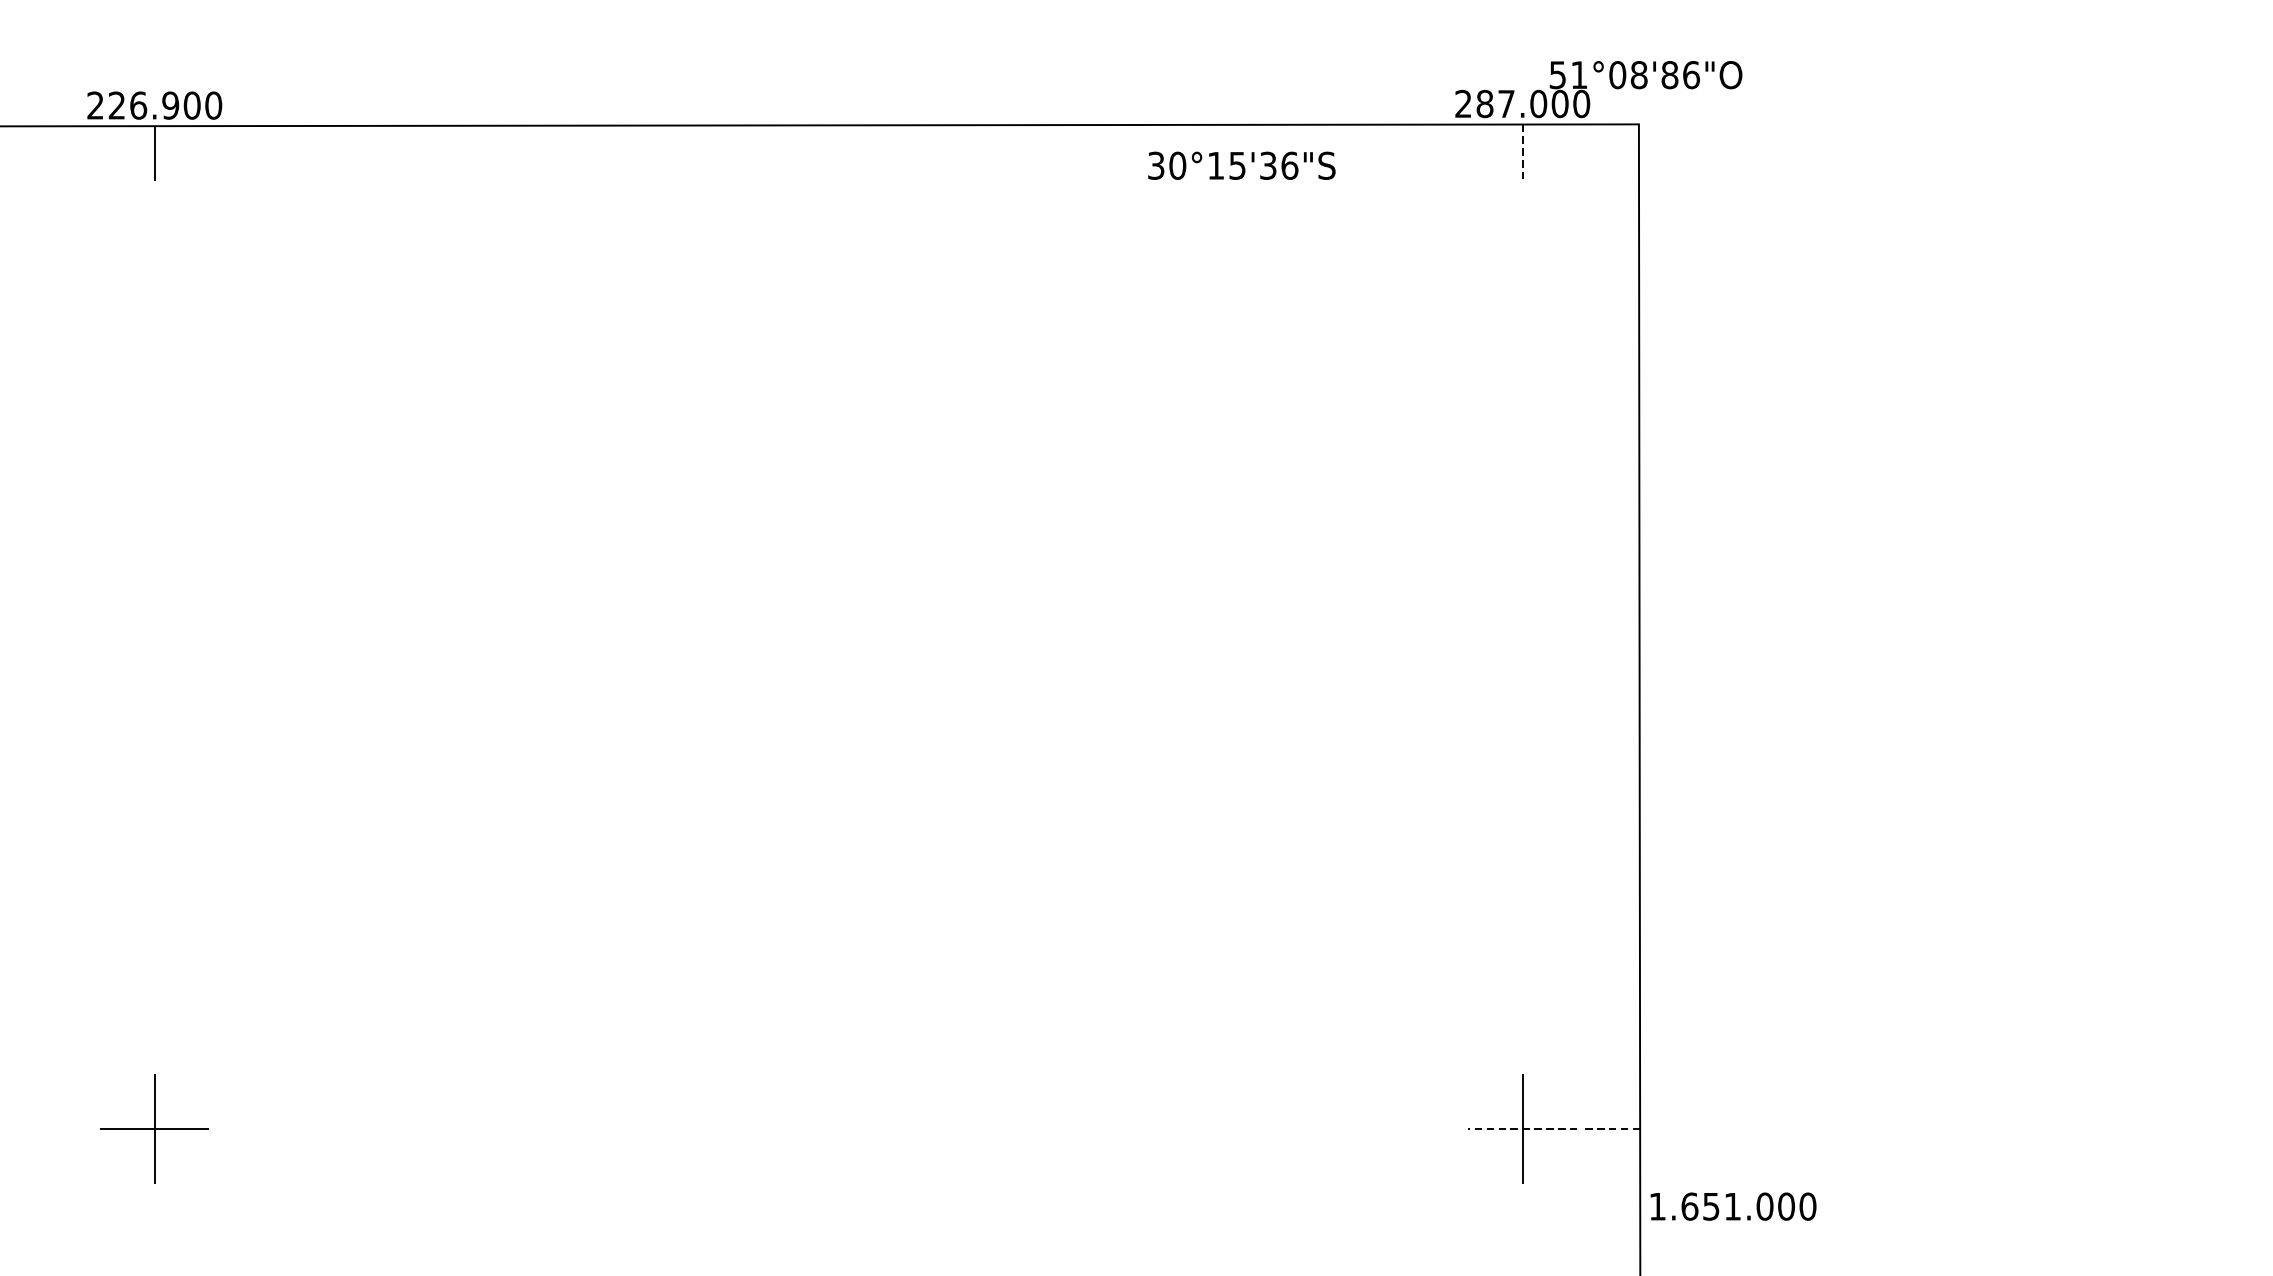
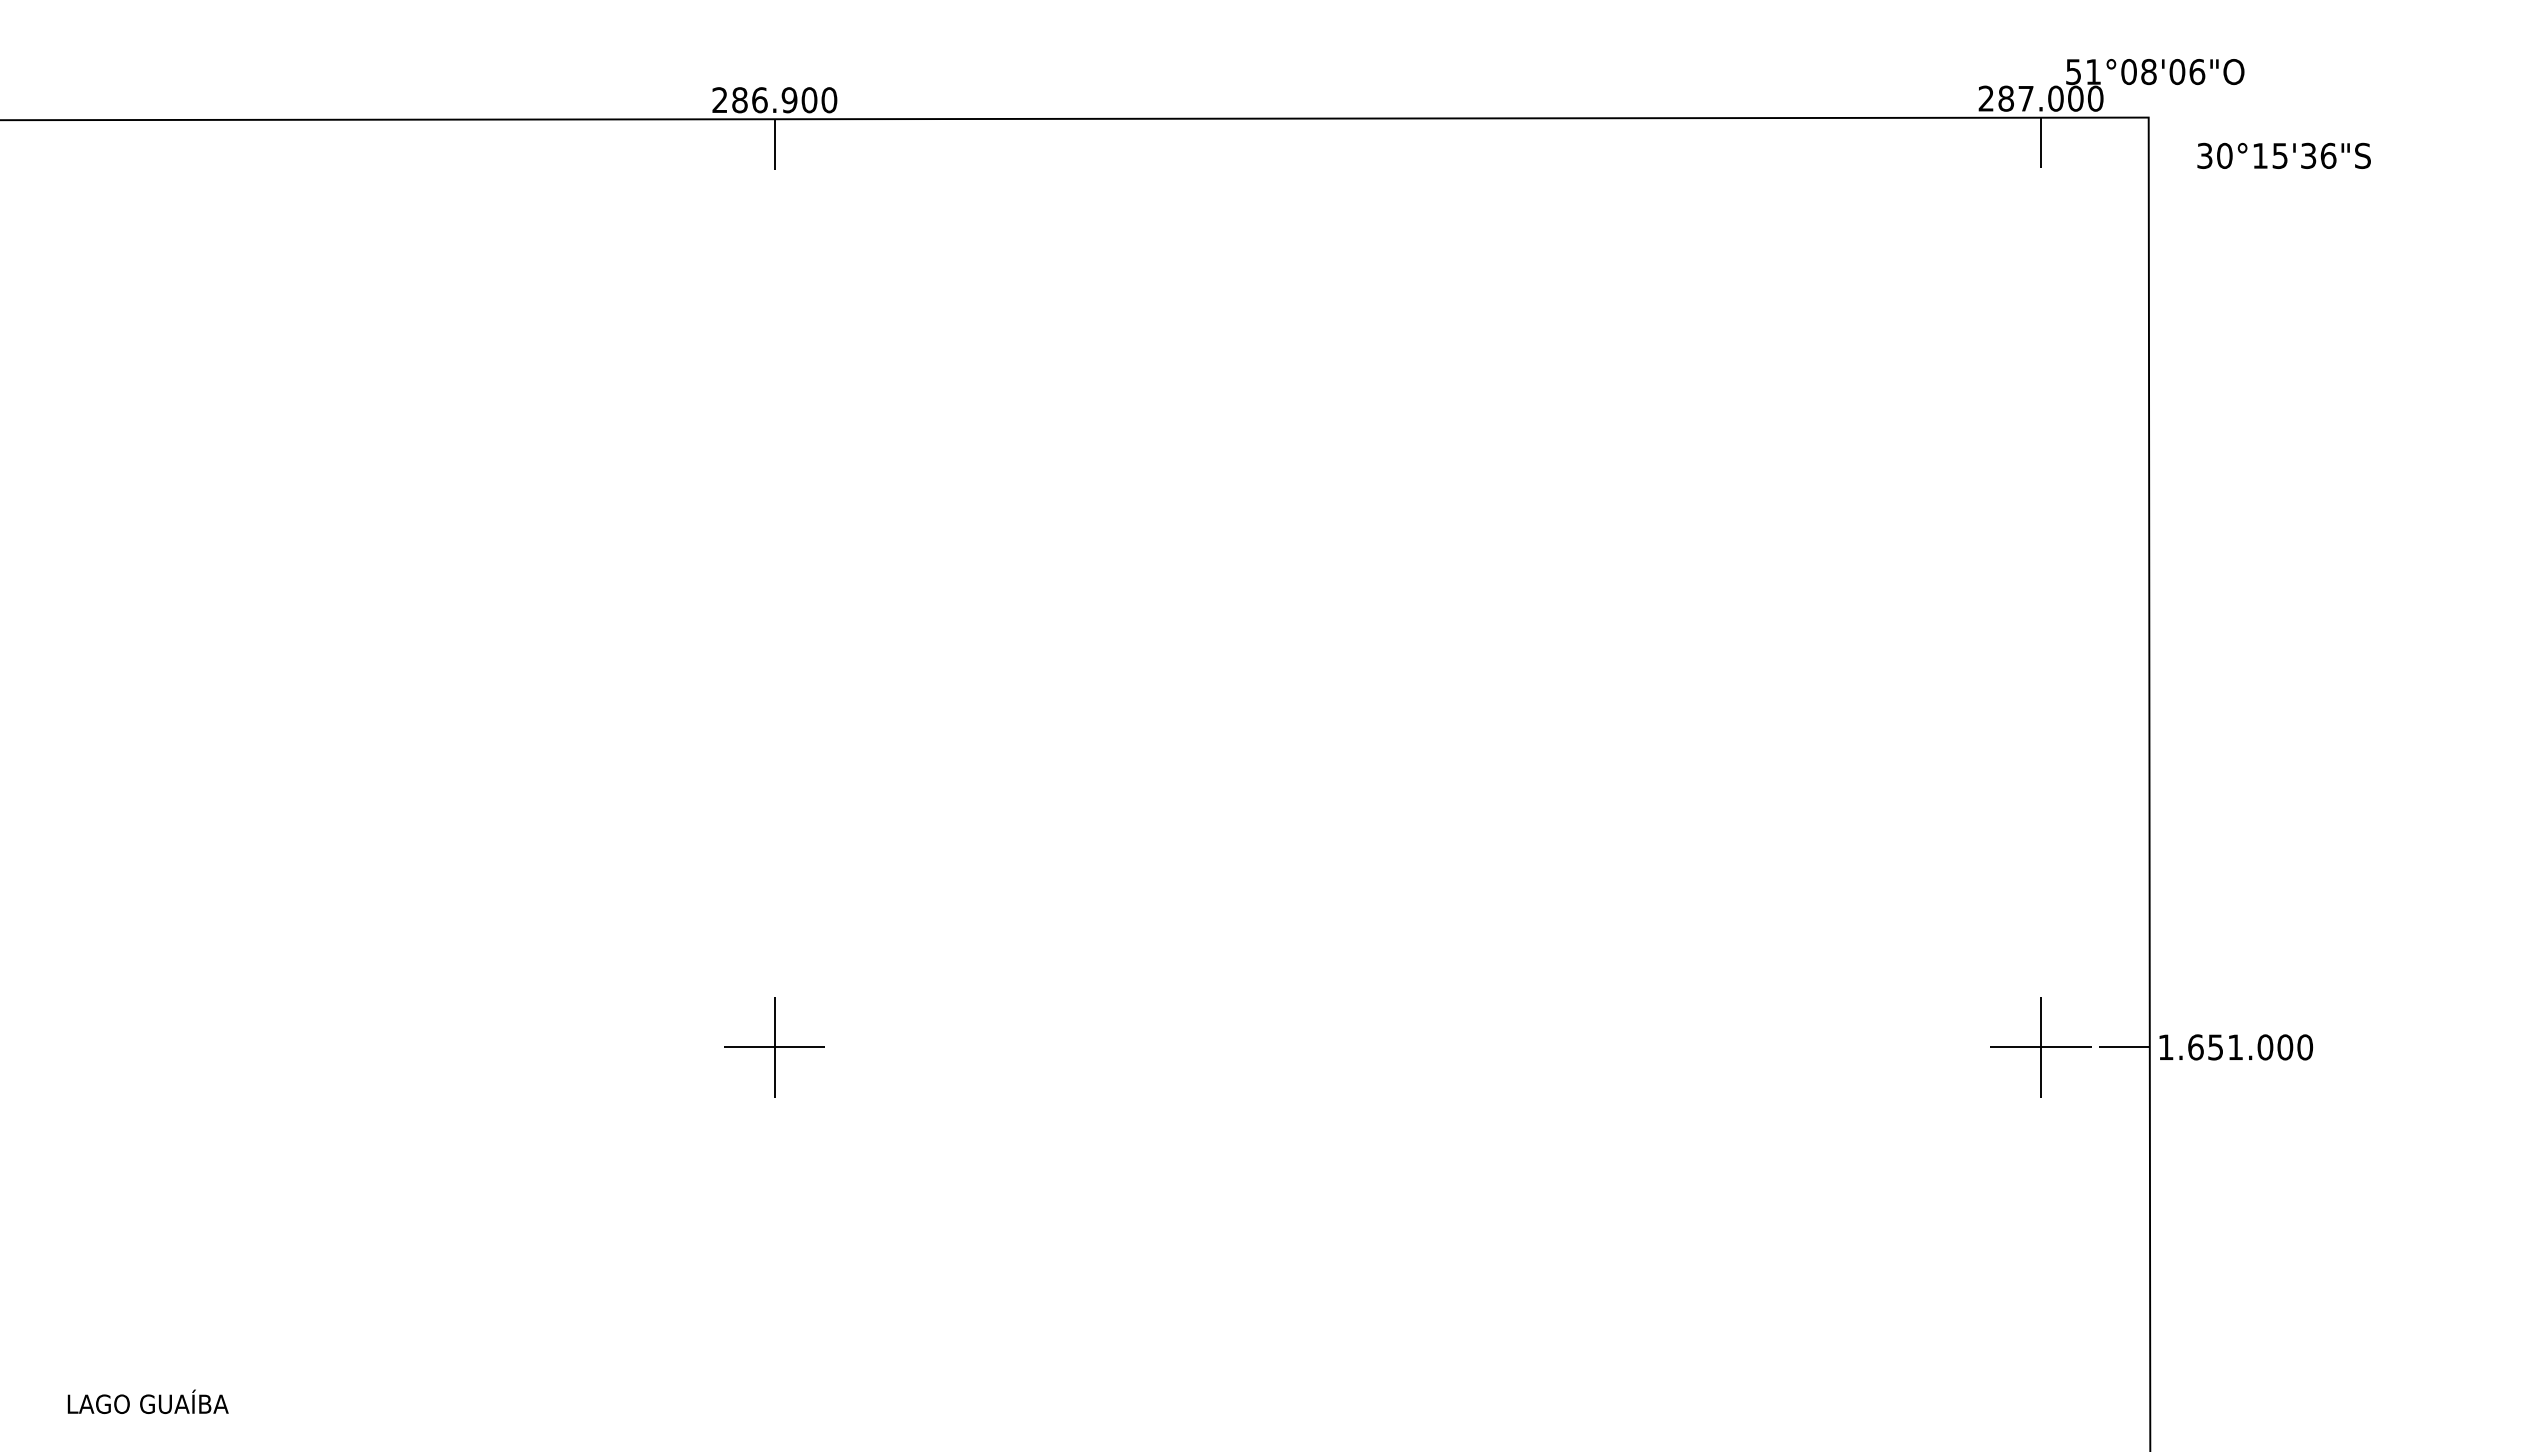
text: (1670, 74) -> (2177, 71), 51°08'86"O -> 51°08'06"O
text: (116, 105) -> (739, 100), 226.900 -> 286.900
line: (1523, 152) -> (2041, 143), dashed -> solid
text: (1241, 165) -> (2283, 155), moved
line: (1523, 1128) -> (2041, 1047), dashed -> solid
line: (1612, 1128) -> (2124, 1047), dashed -> solid
text: (1732, 1206) -> (2235, 1047), moved

